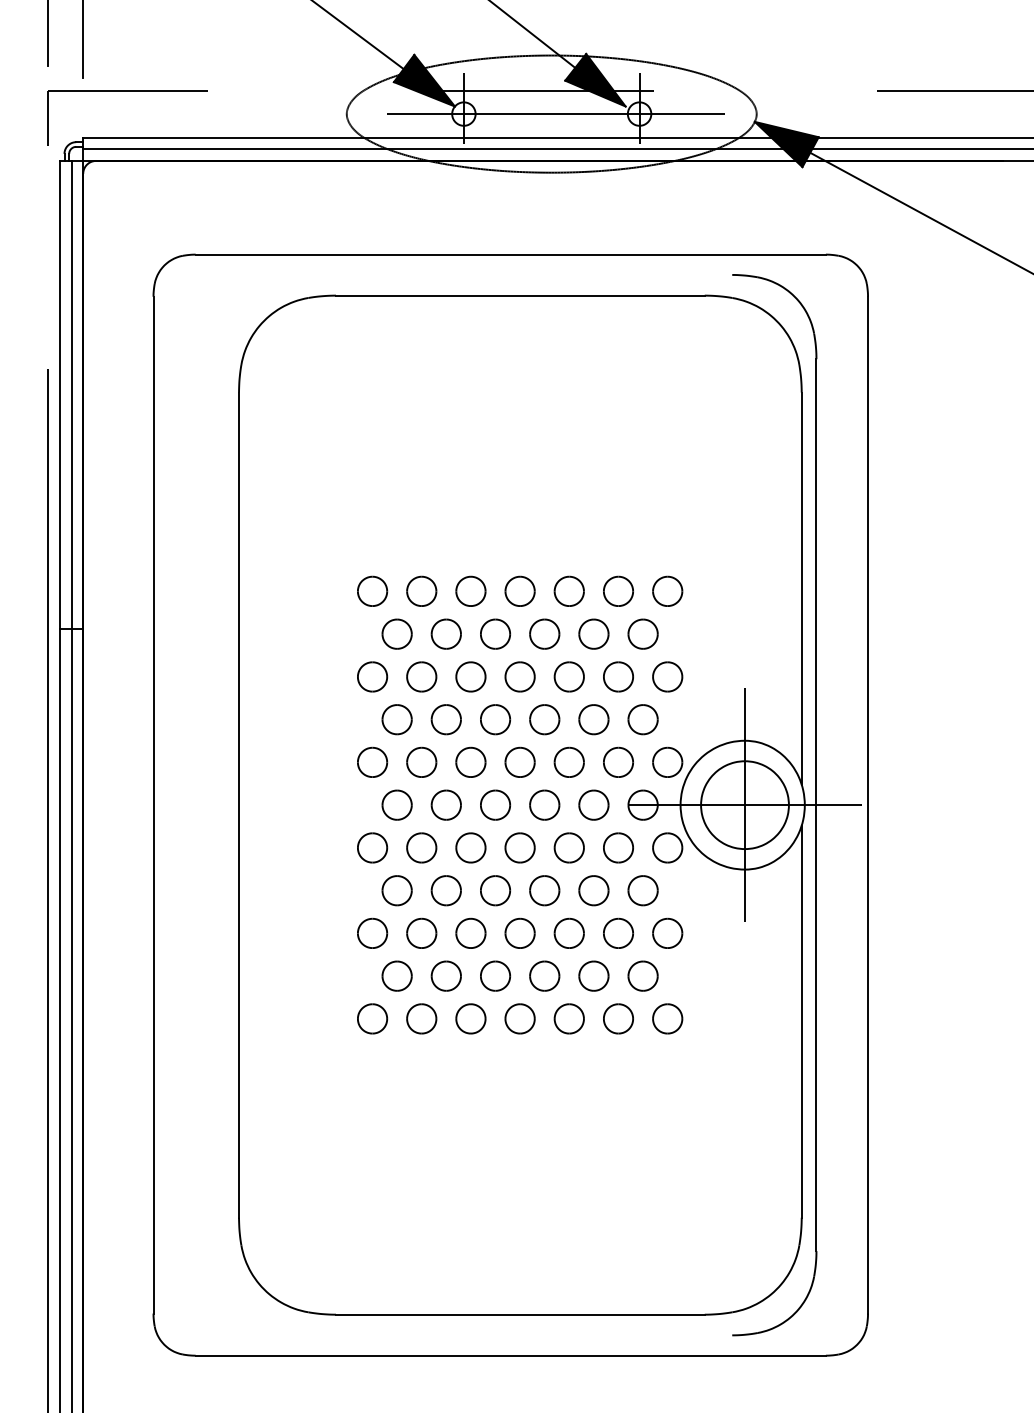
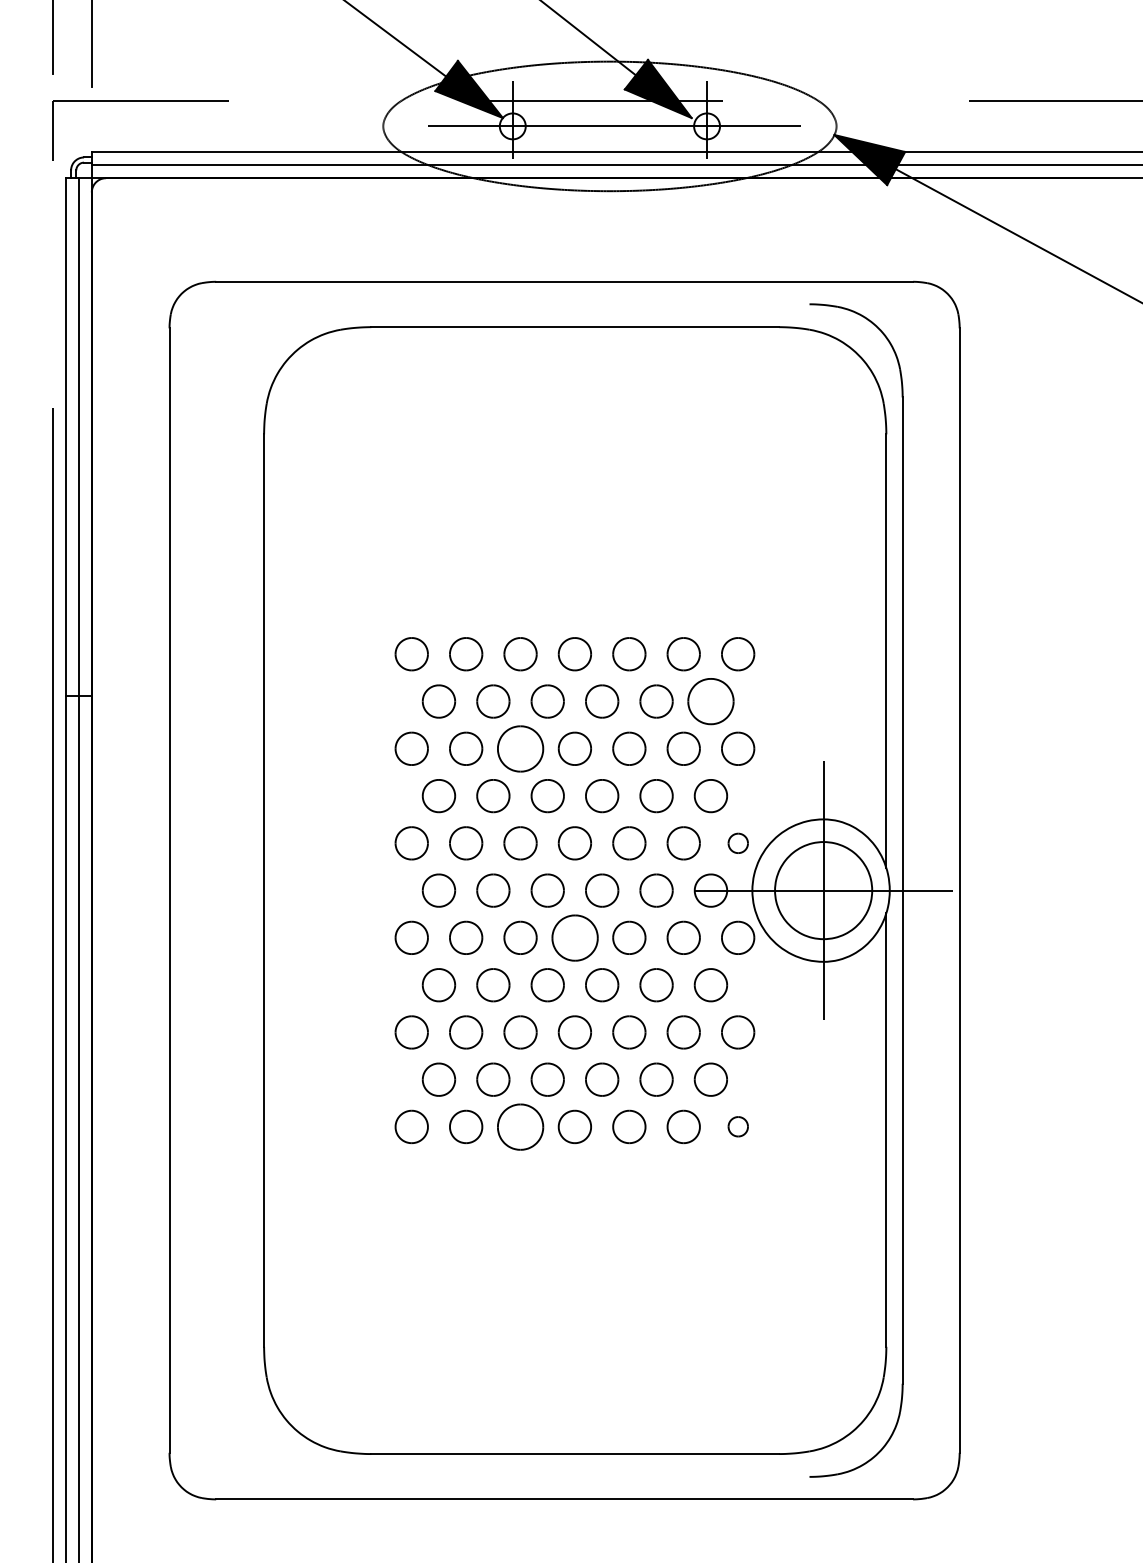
part: (642, 634) -> (710, 701), size x1.4
part: (470, 676) -> (520, 748), size x1.4
part: (668, 762) -> (738, 843), size x0.6
part: (519, 847) -> (574, 937), size x1.4
part: (470, 1018) -> (520, 1126), size x1.4
part: (668, 1018) -> (738, 1126), size x0.6

